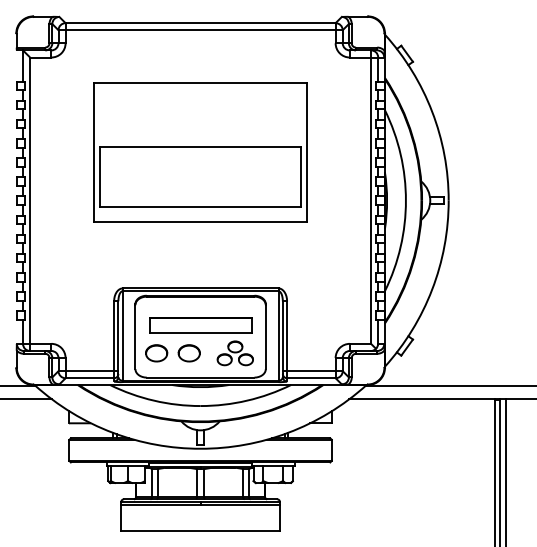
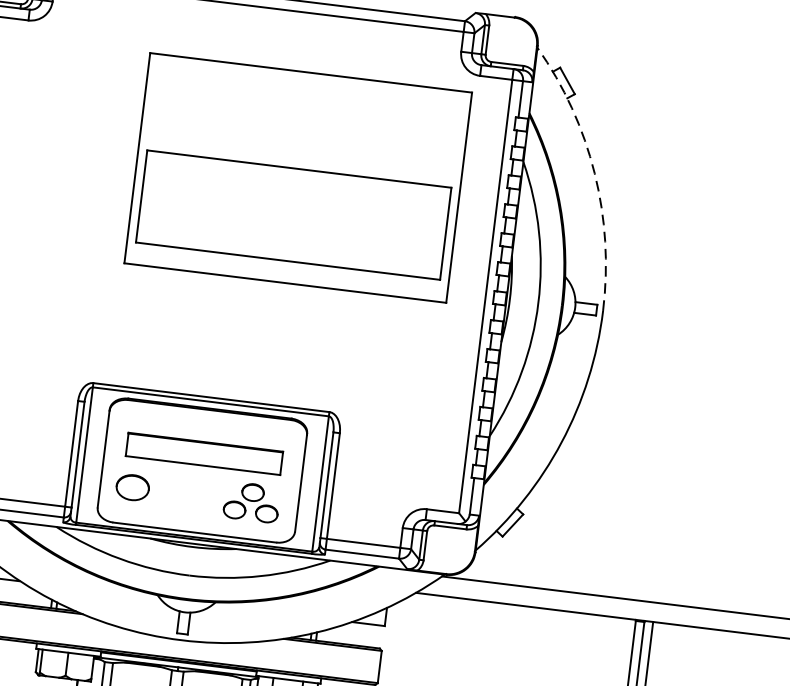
arc: (432, 111) -> (595, 172), solid -> dashed
part: (200, 152) -> (298, 177), moved
part: (188, 353) -> (180, 493), removed

